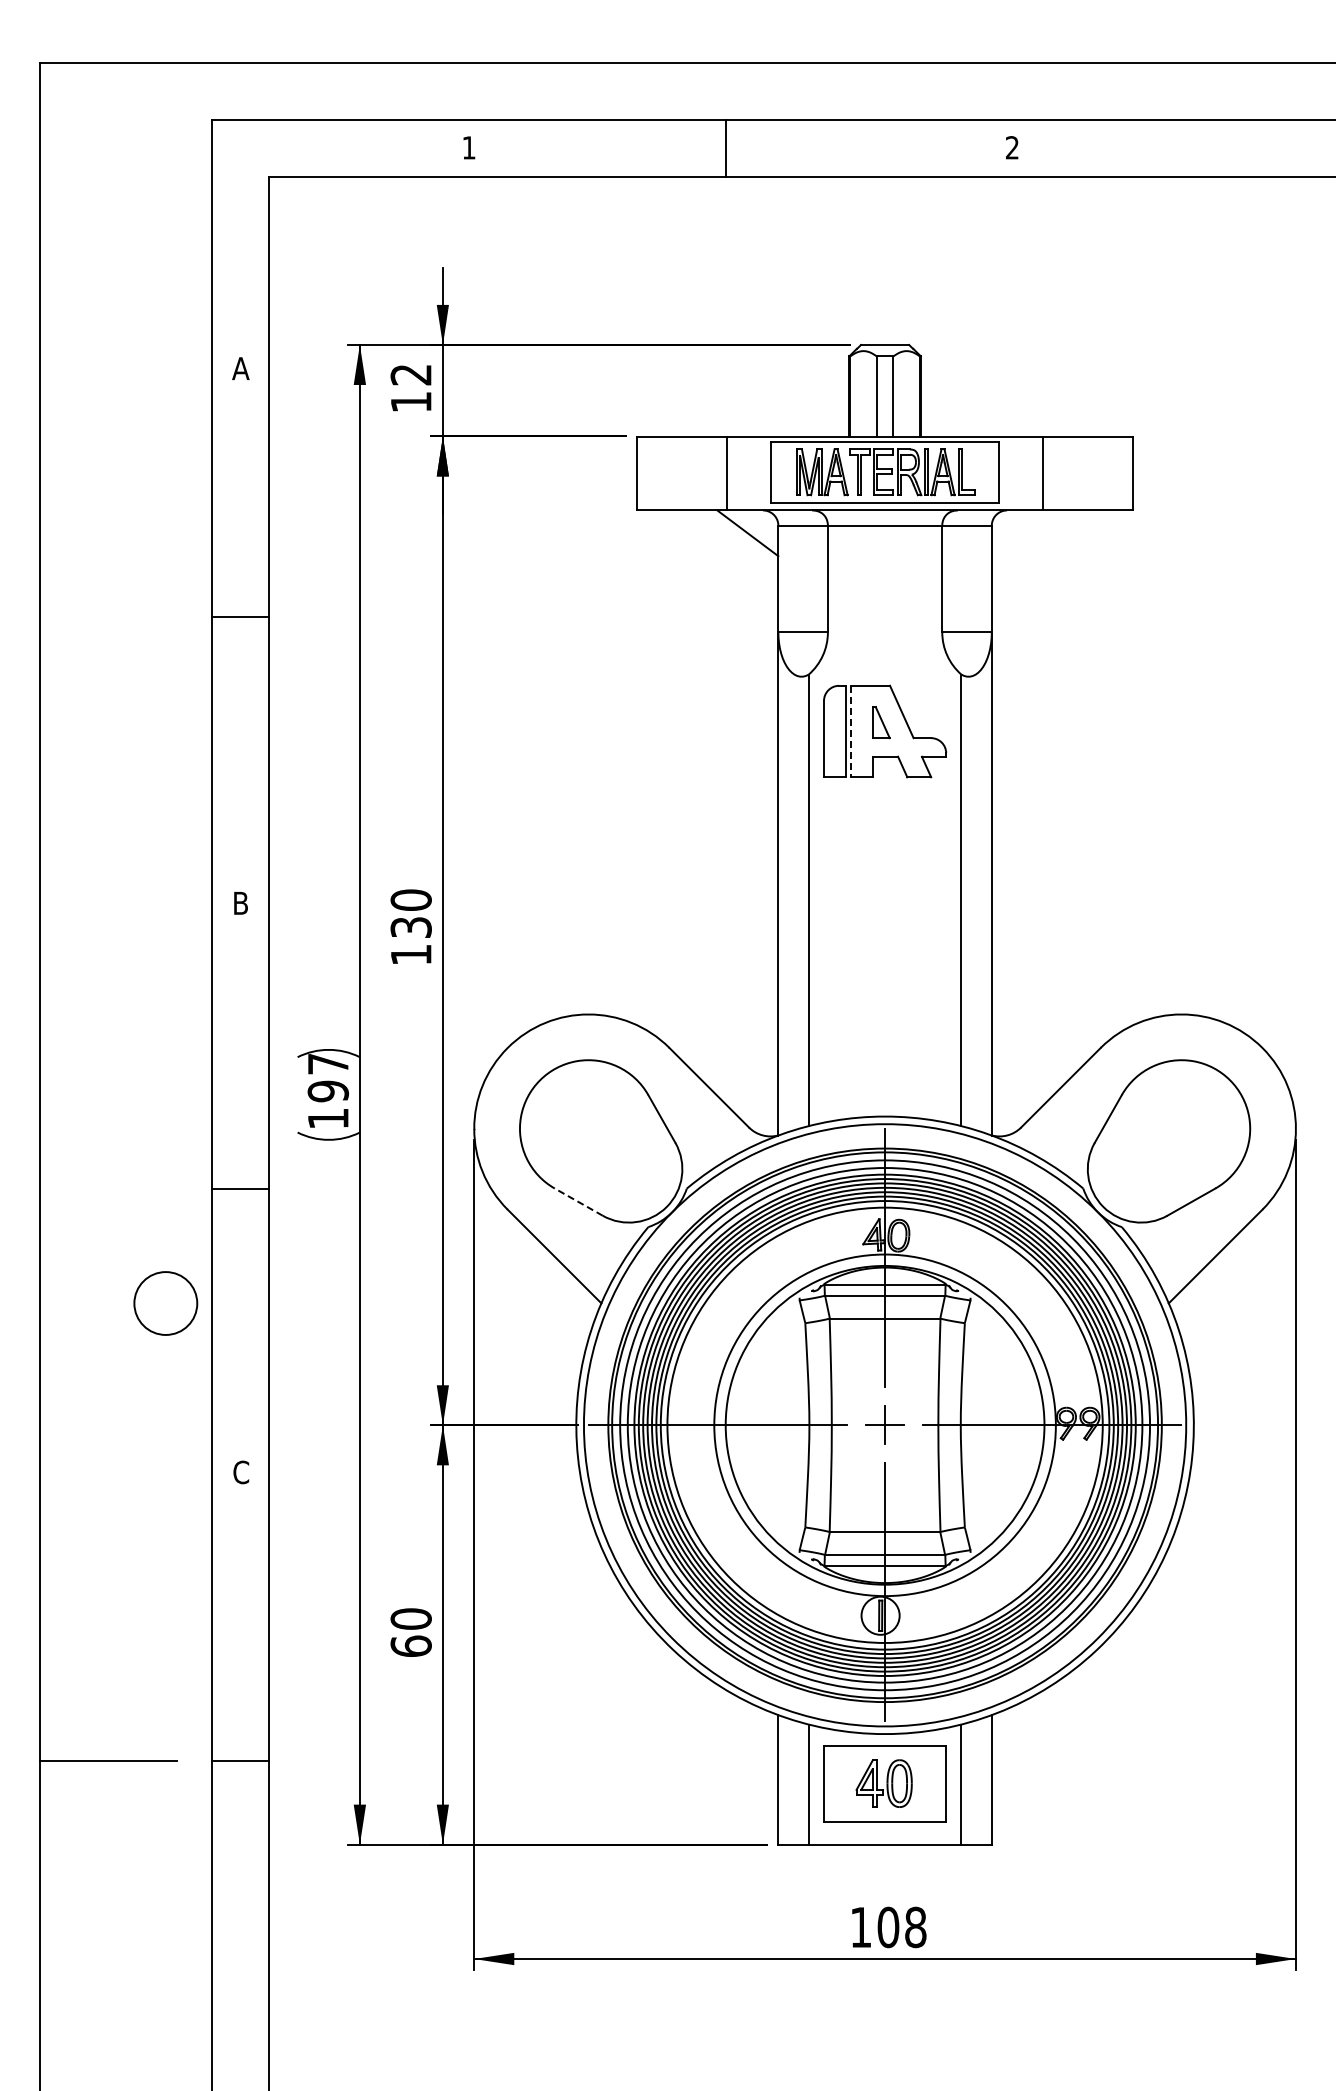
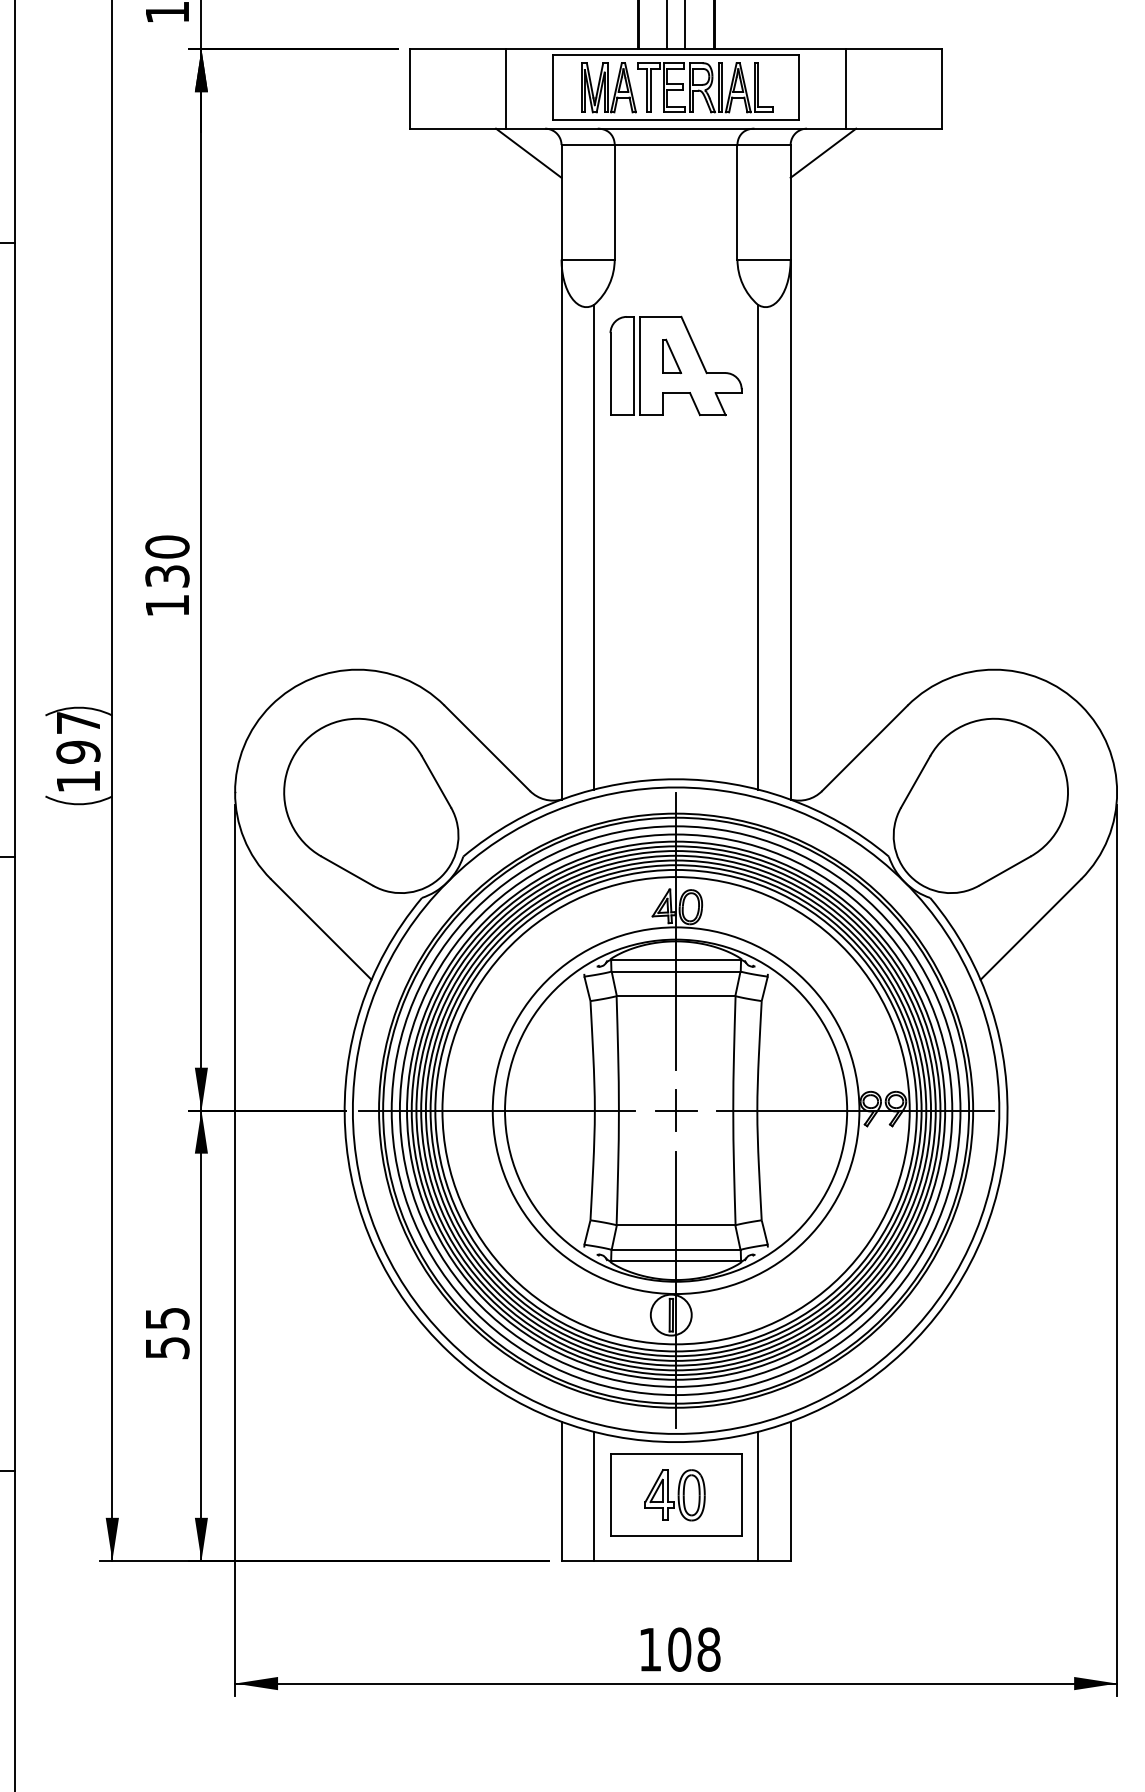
line: (1021, 533) -> (822, 153), added
line: (851, 731) -> (640, 365), dashed -> solid
line: (578, 1202) -> (347, 871), dashed -> solid
text: (410, 1632) -> (166, 1333), 60 -> 55

